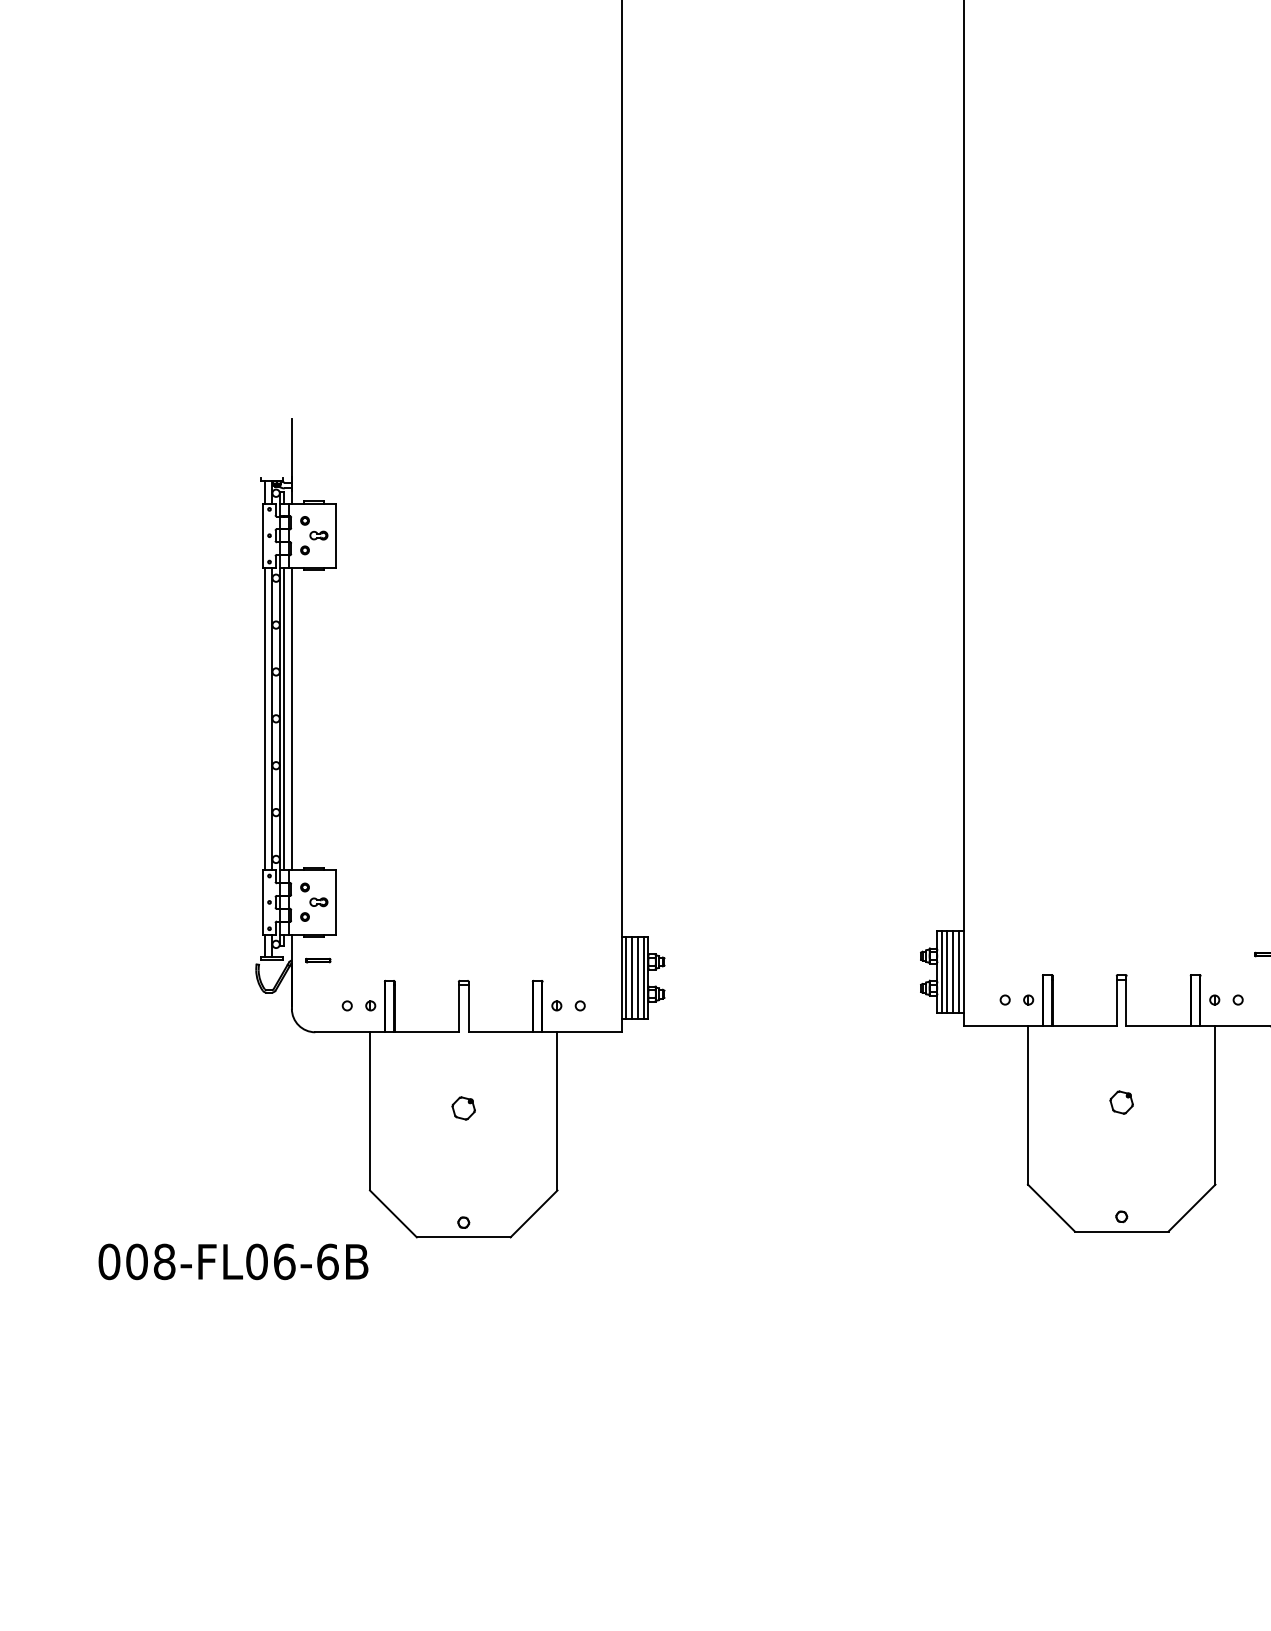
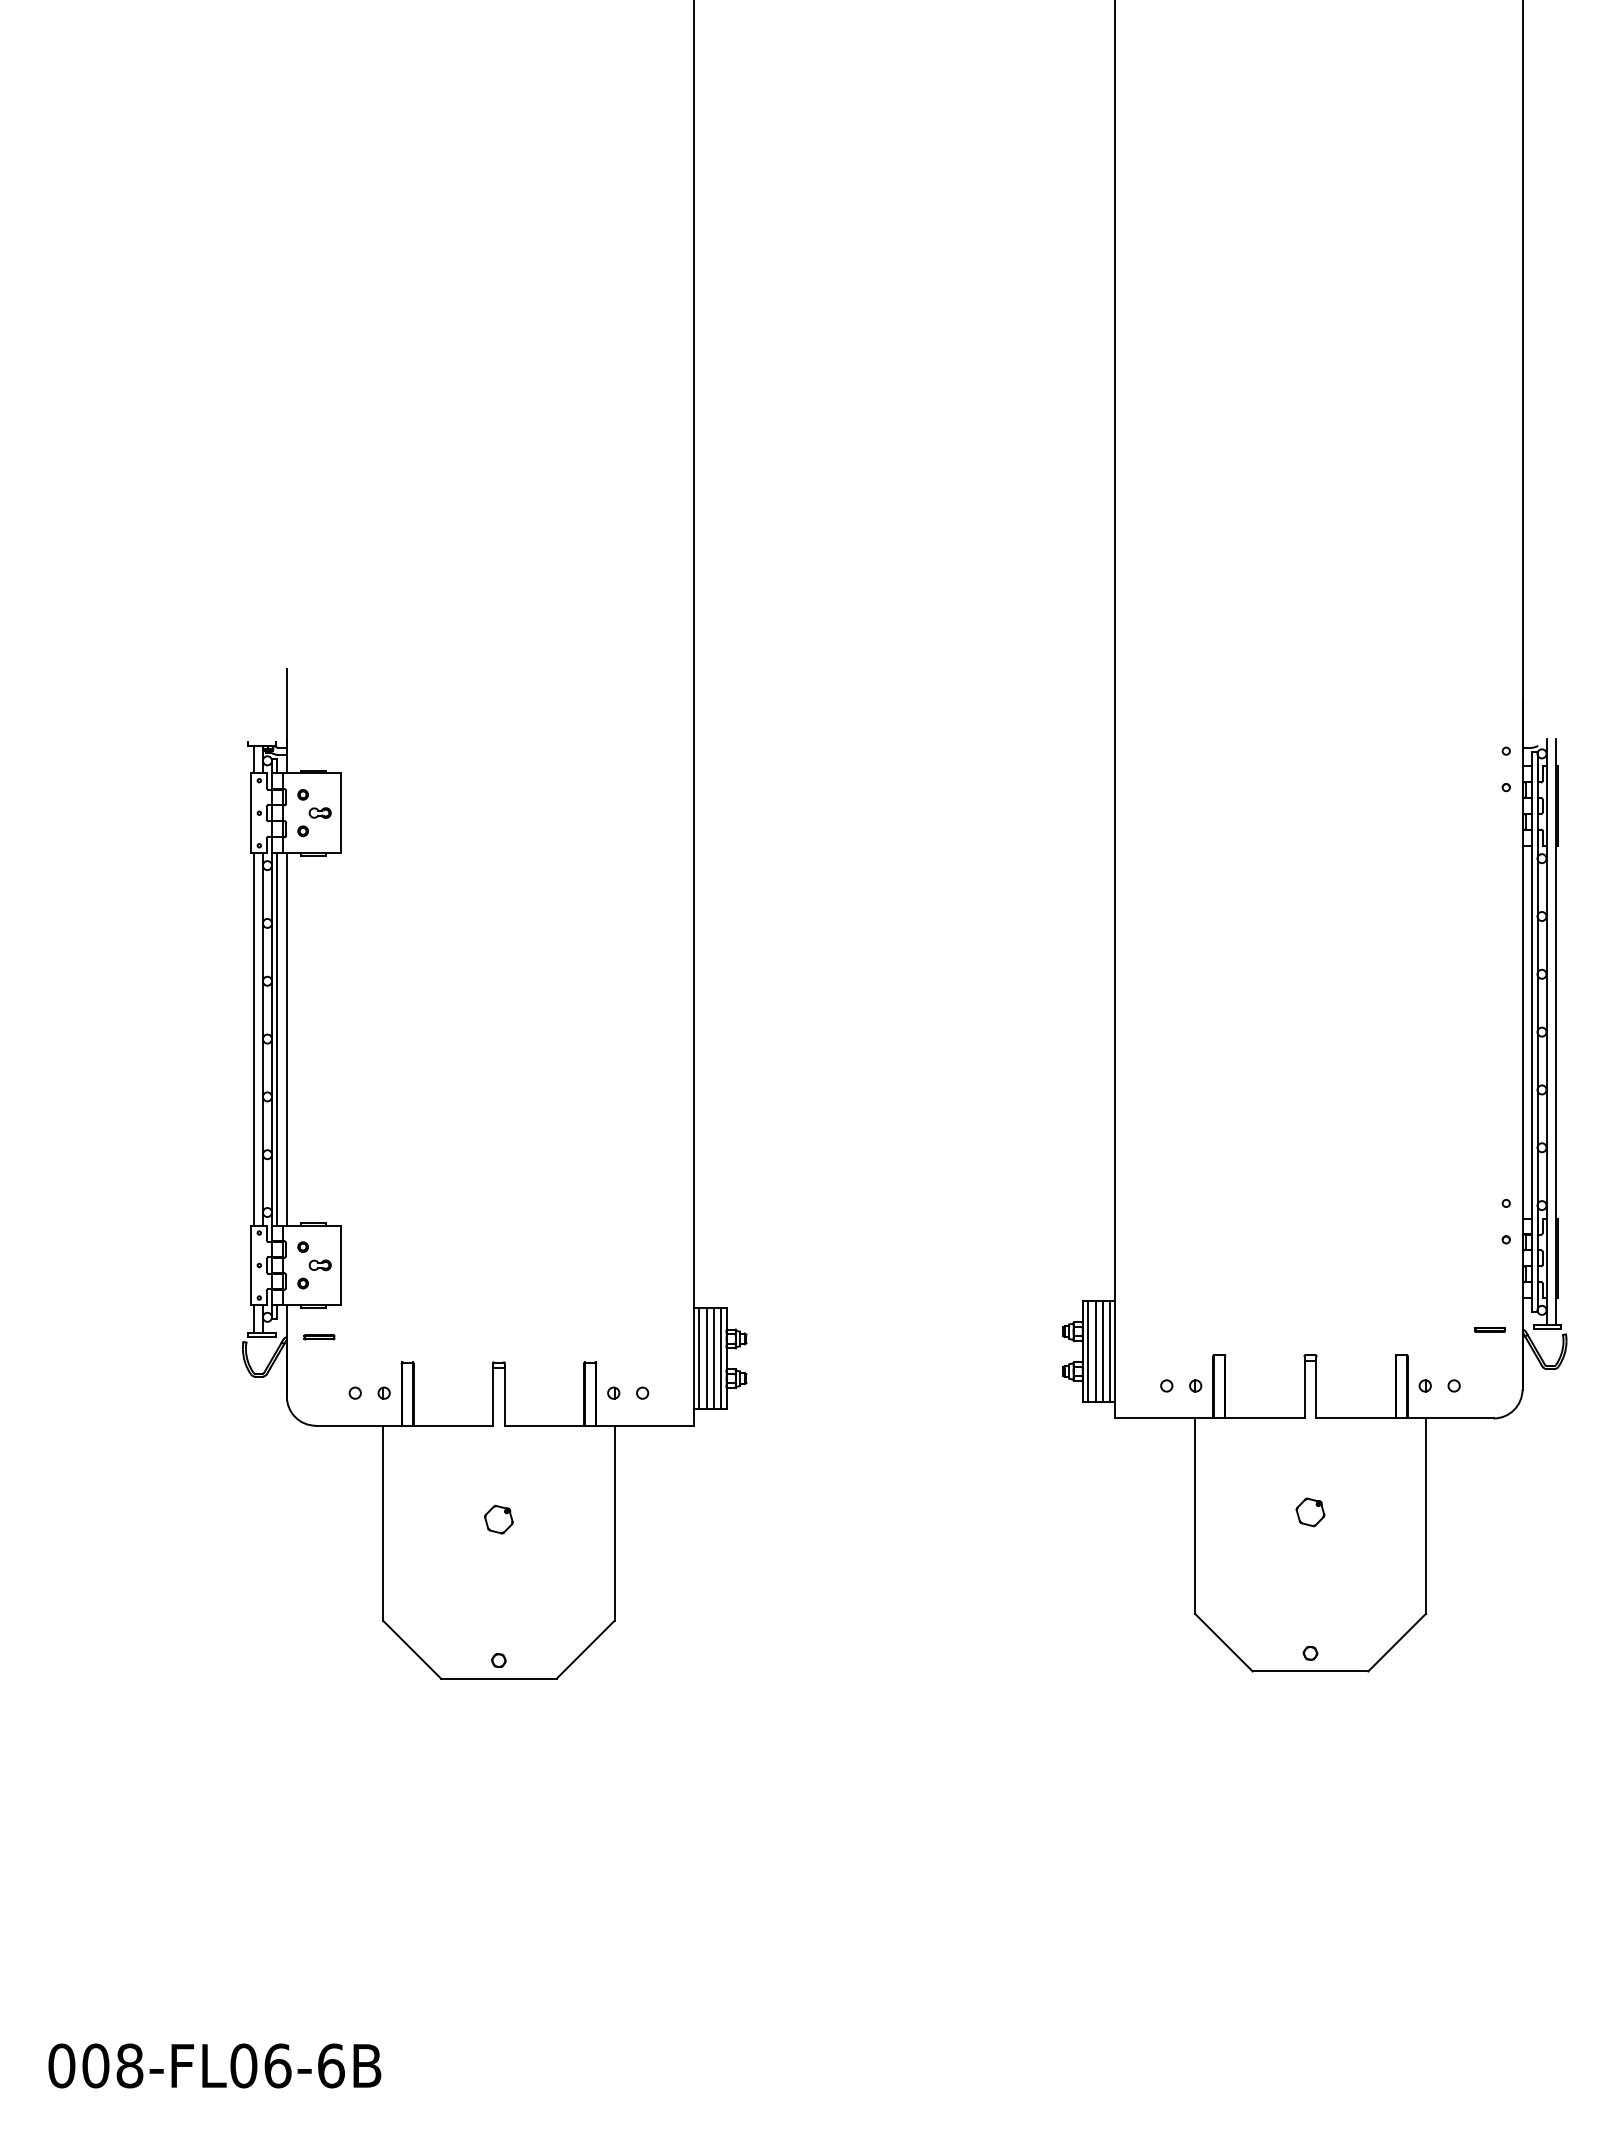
text: (233, 1261) -> (214, 2065), moved

